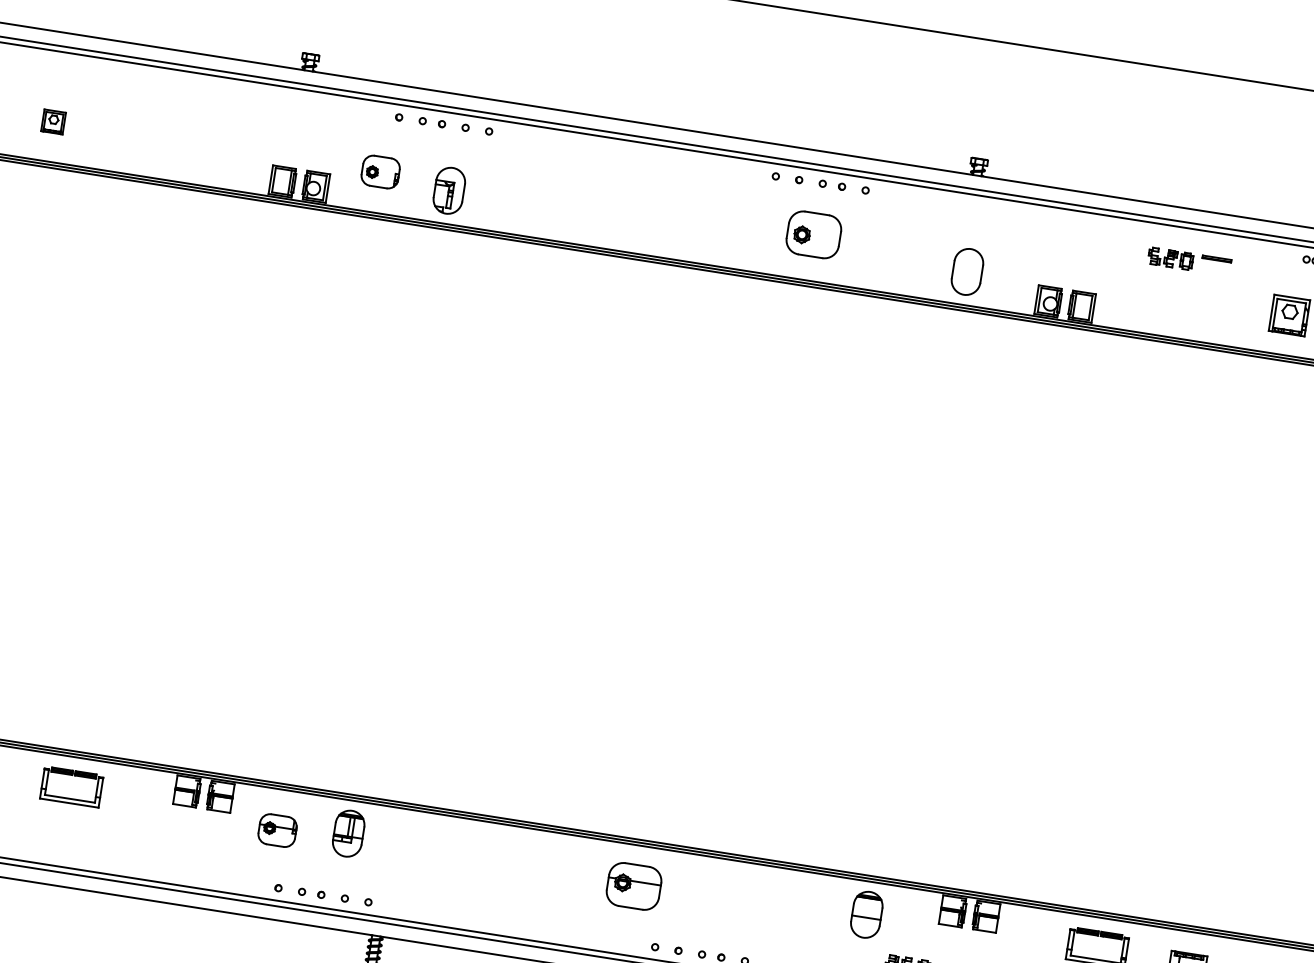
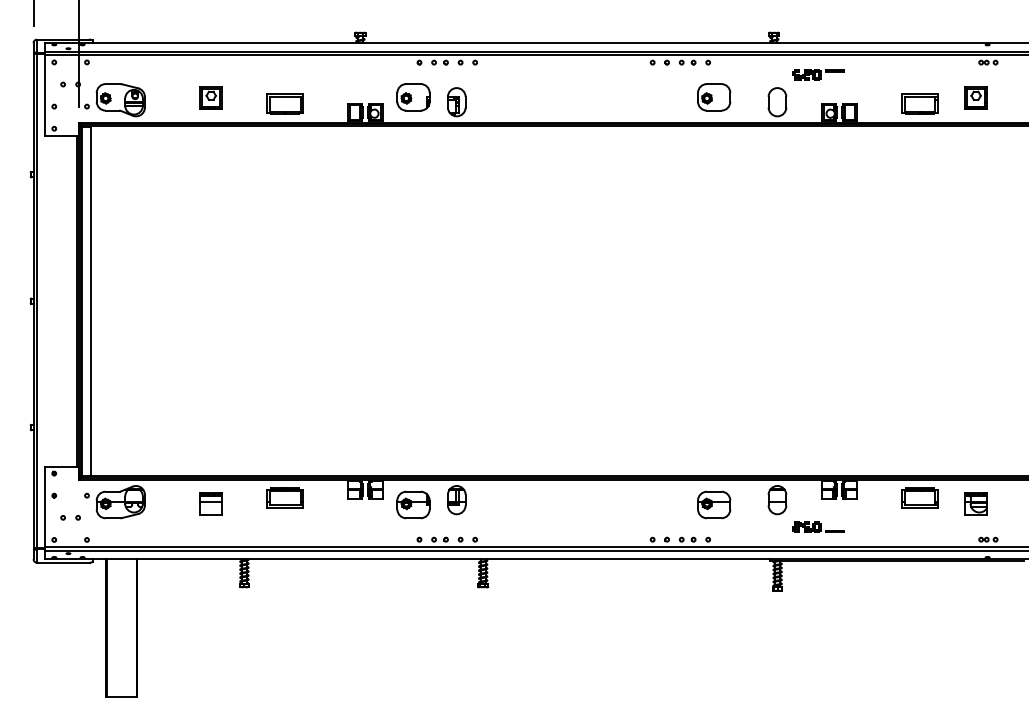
part: (52, 120) -> (210, 97), size x1.67
part: (170, 149) -> (284, 103), added
part: (380, 172) -> (413, 97), size x1.43
part: (814, 235) -> (714, 97), moved
part: (1189, 260) -> (818, 74), moved
part: (1196, 309) -> (919, 103), added
part: (277, 829) -> (413, 504), size x1.43
part: (634, 885) -> (714, 504), moved

